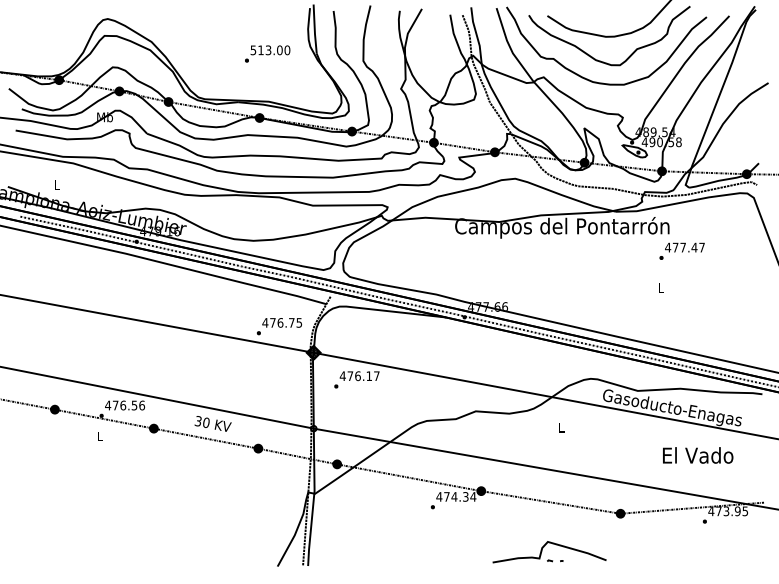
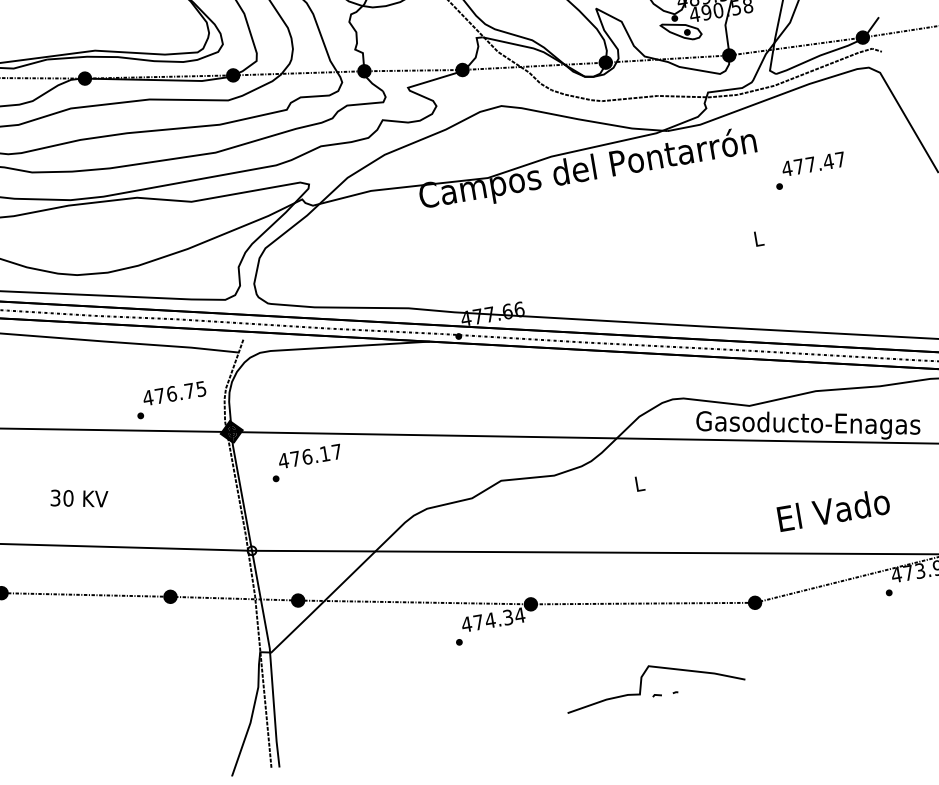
text: (681, 250) -> (808, 169), moved
text: (212, 423) -> (78, 497), moved
text: (698, 455) -> (834, 510), moved

